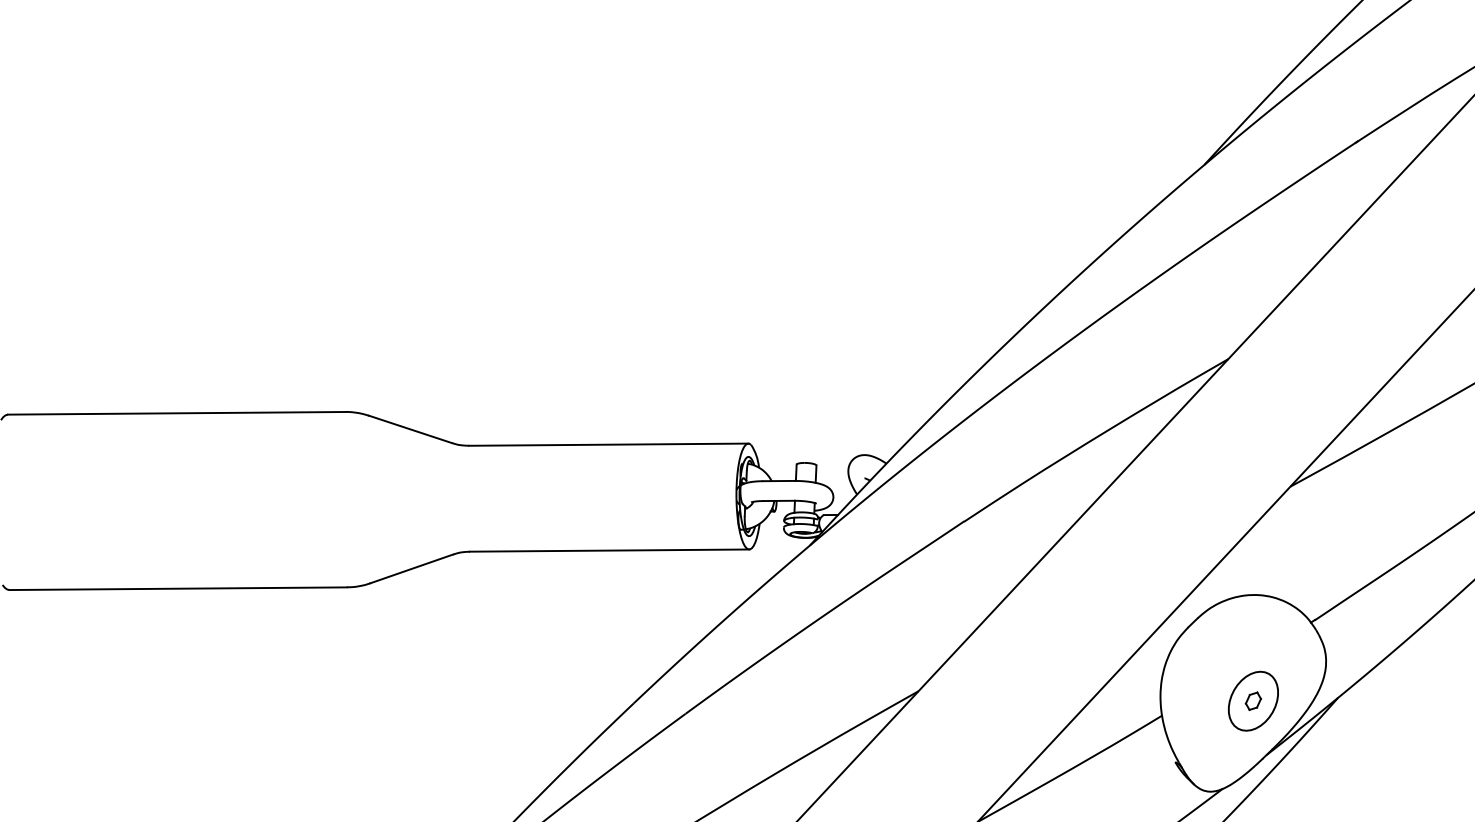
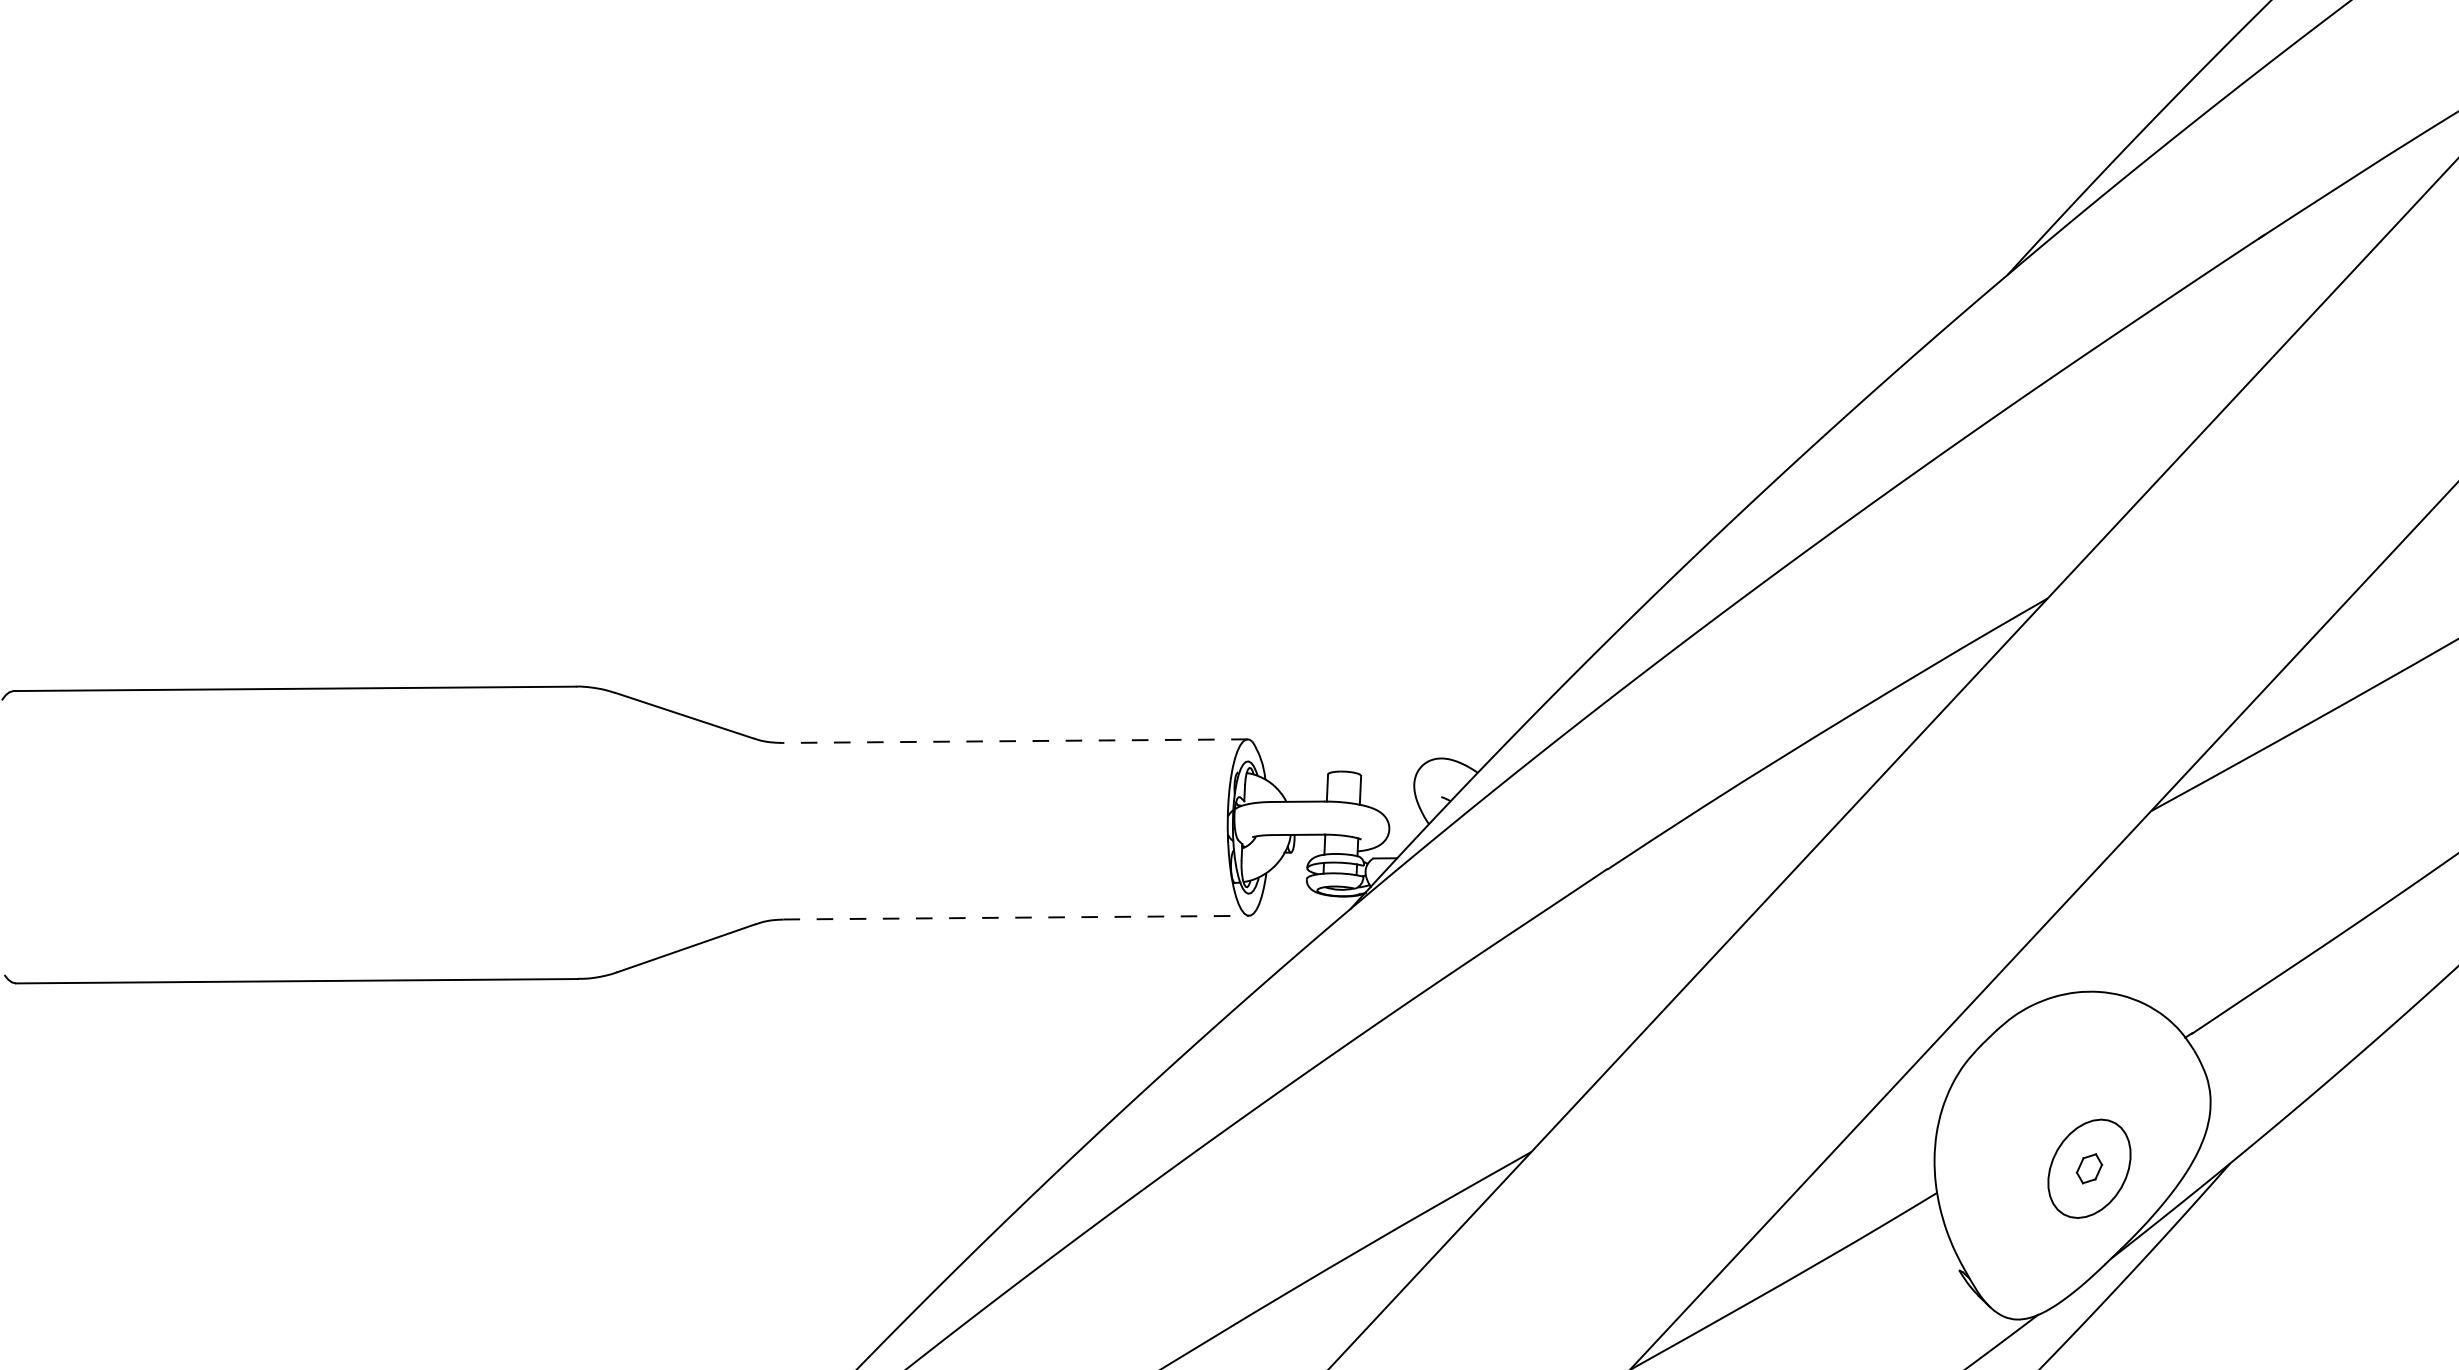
line: (608, 444) -> (1014, 740), solid -> dashed
line: (609, 550) -> (1016, 917), solid -> dashed

